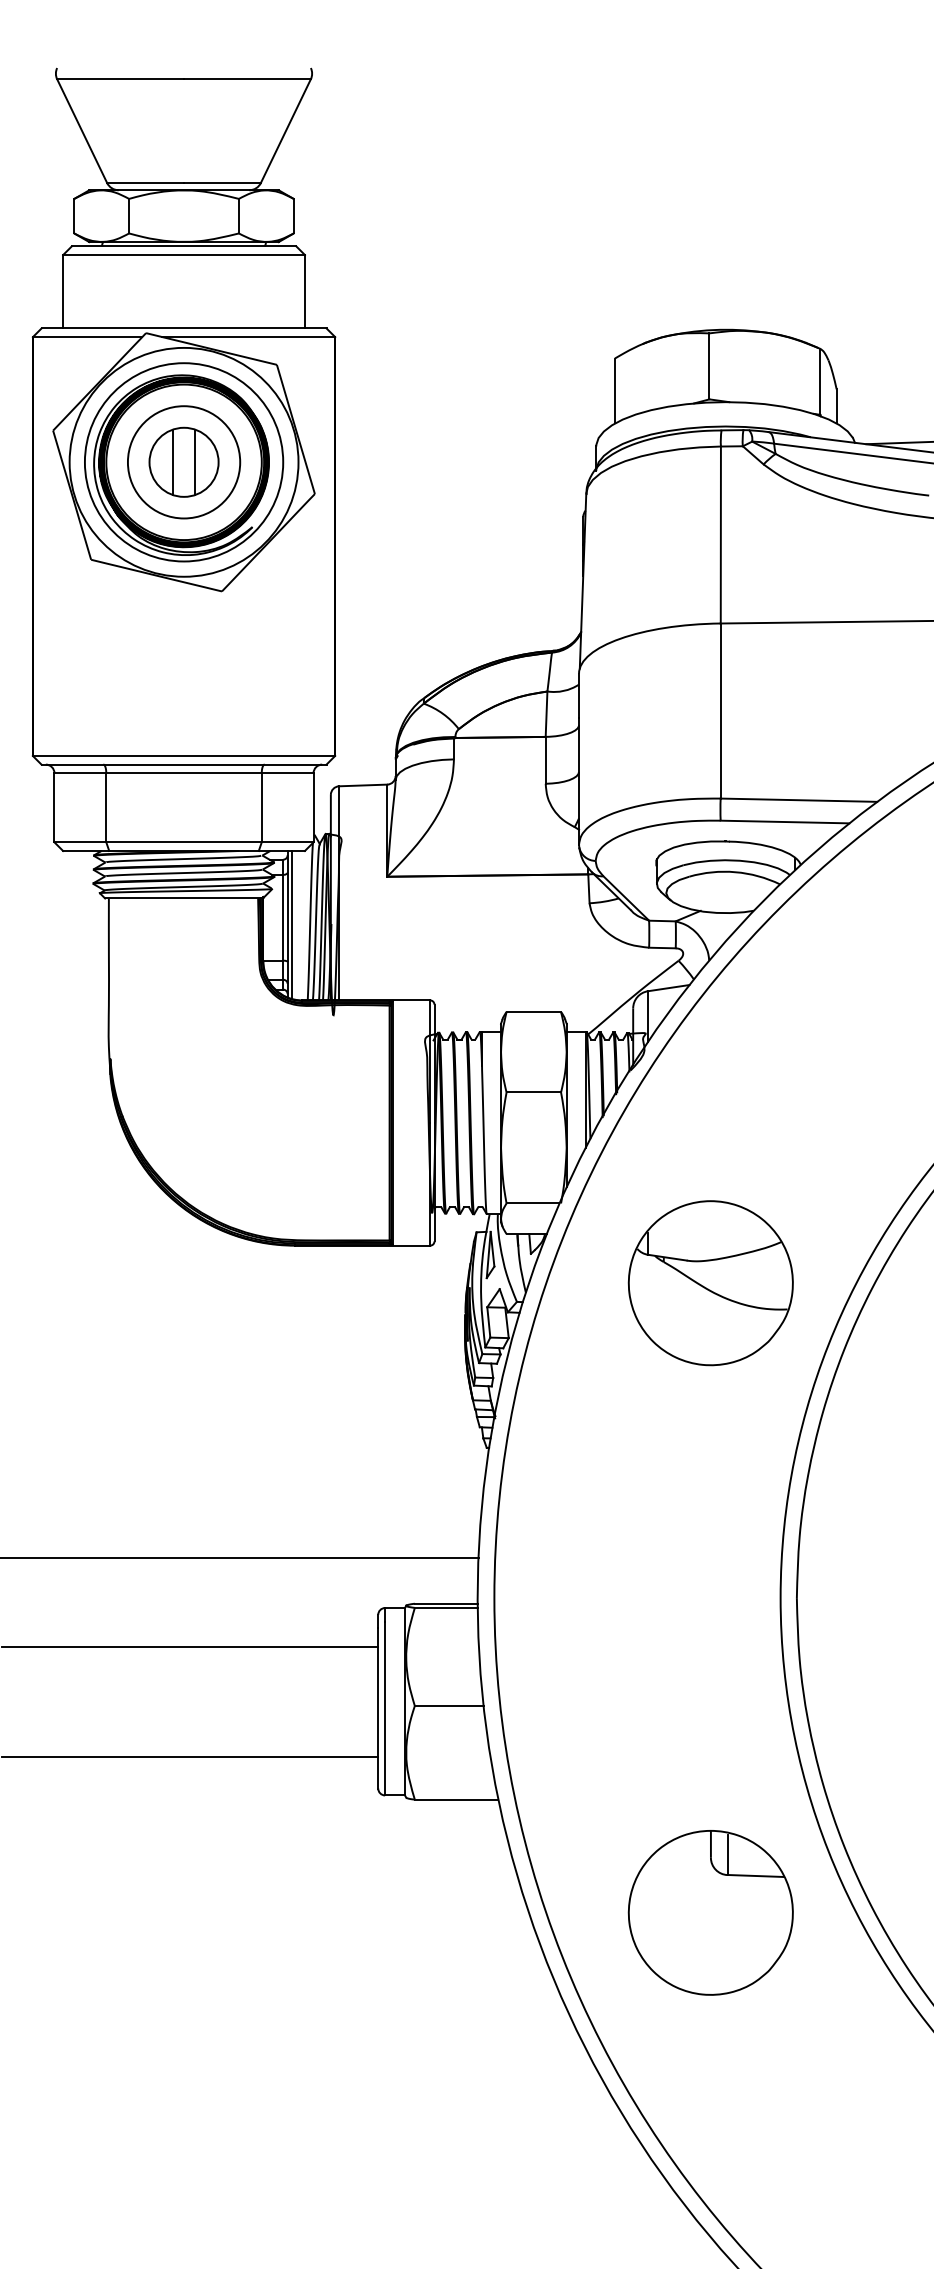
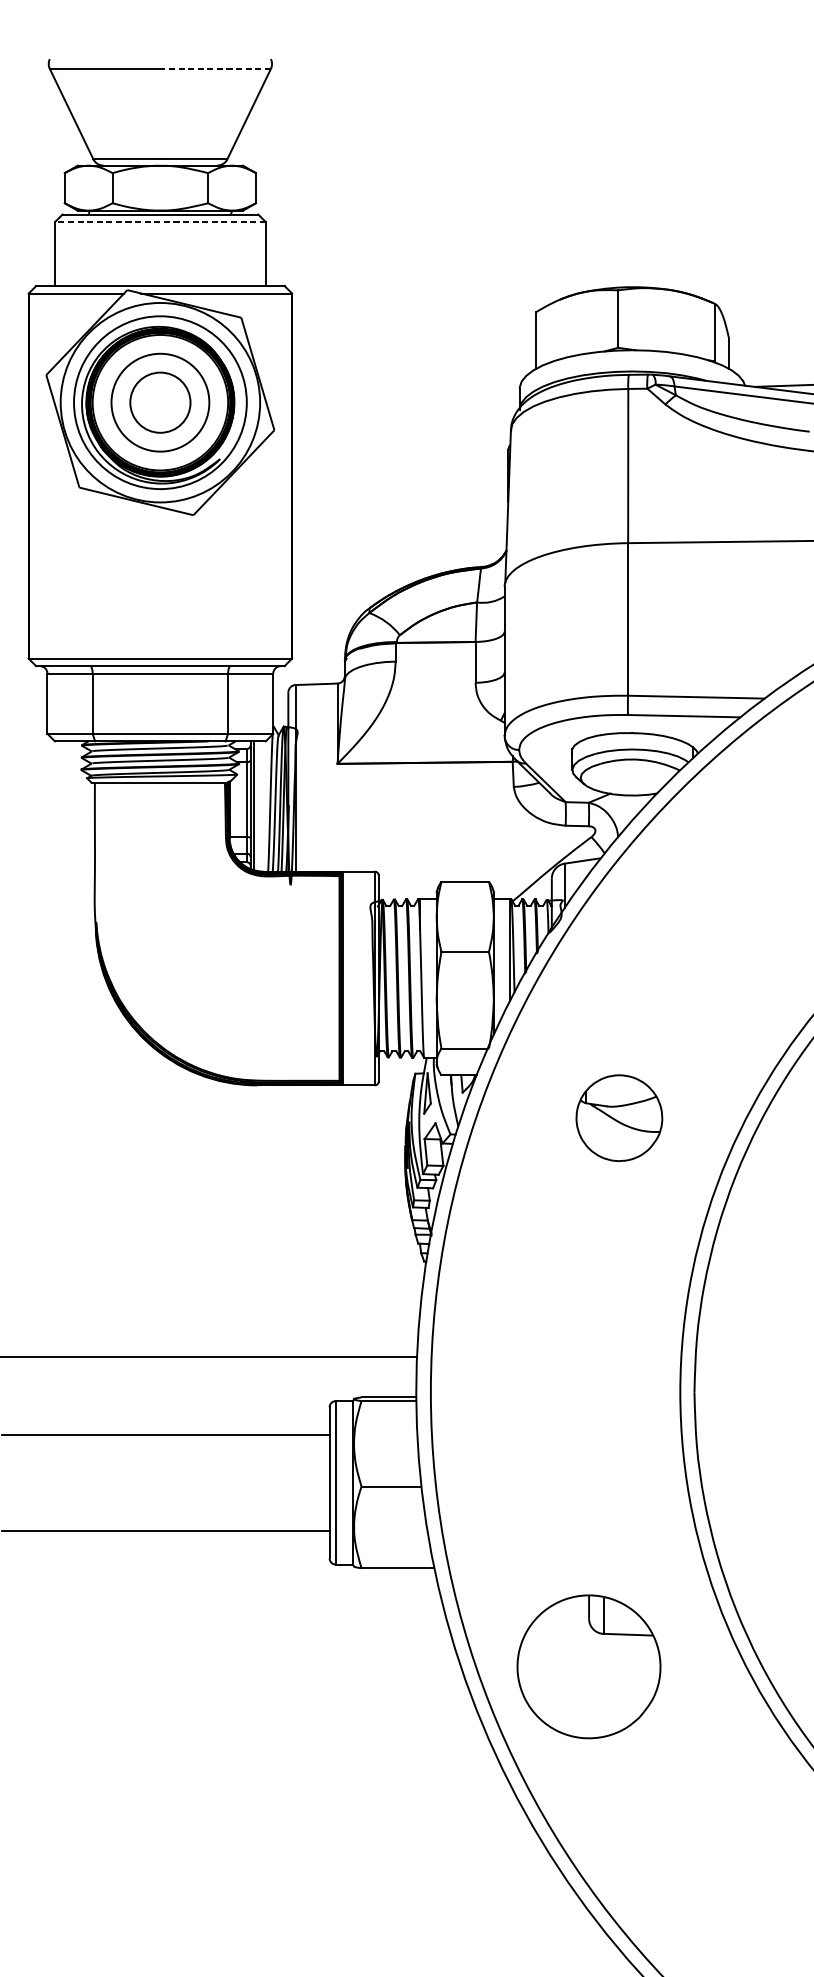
line: (246, 79) -> (214, 69), solid -> dashed
line: (184, 255) -> (160, 222), solid -> dashed
line: (173, 462) -> (151, 402), removed
line: (194, 462) -> (169, 402), removed
part: (710, 1283) -> (619, 1118), size x0.6
part: (710, 1912) -> (588, 1666), moved

